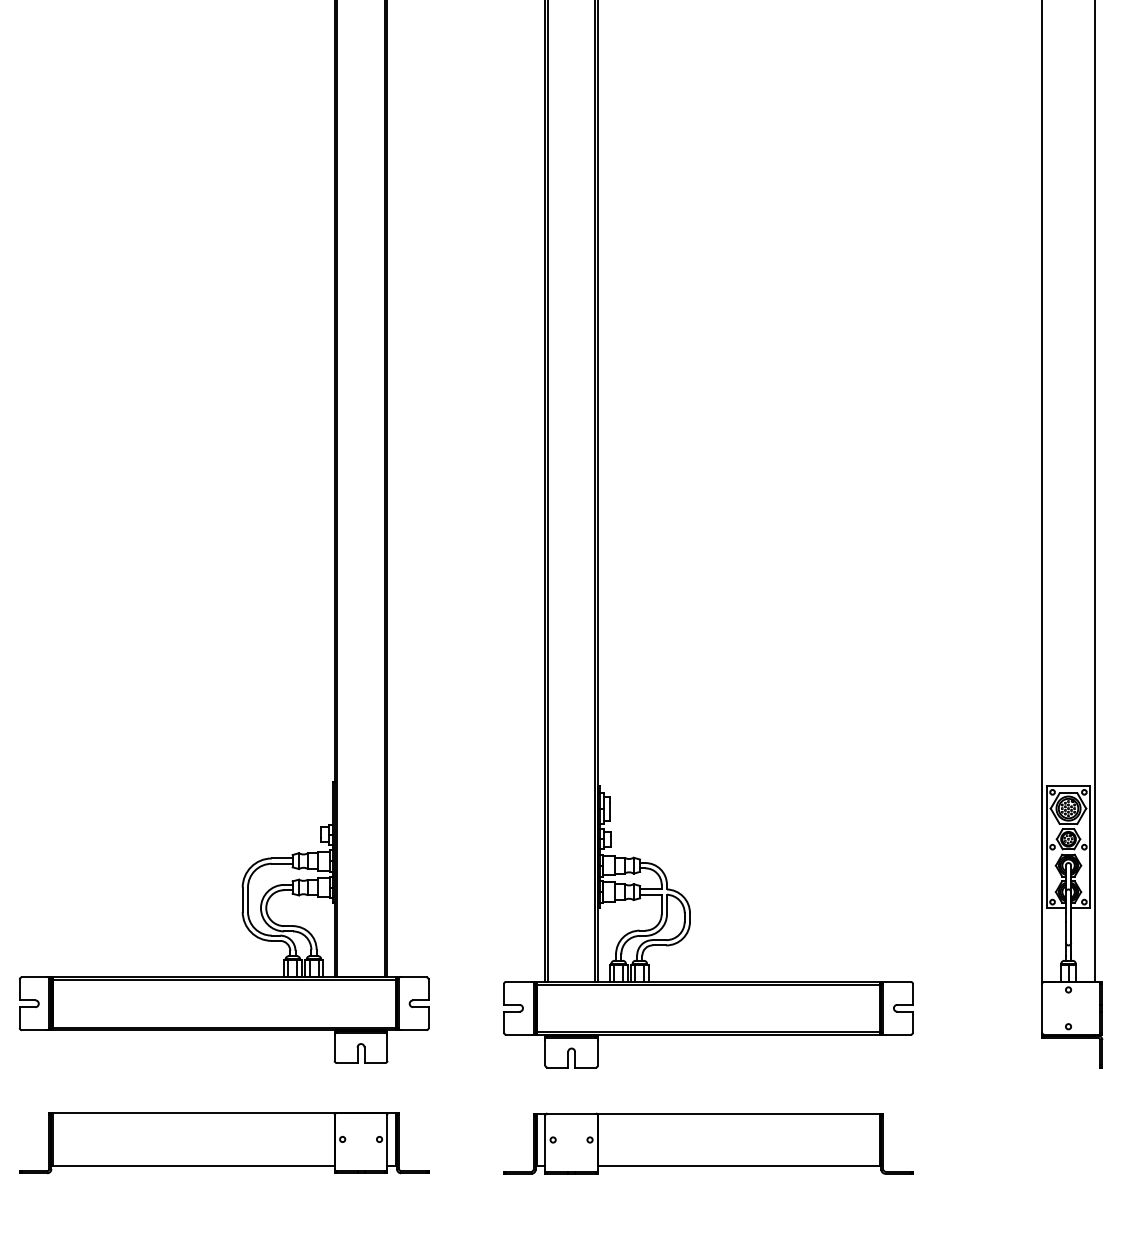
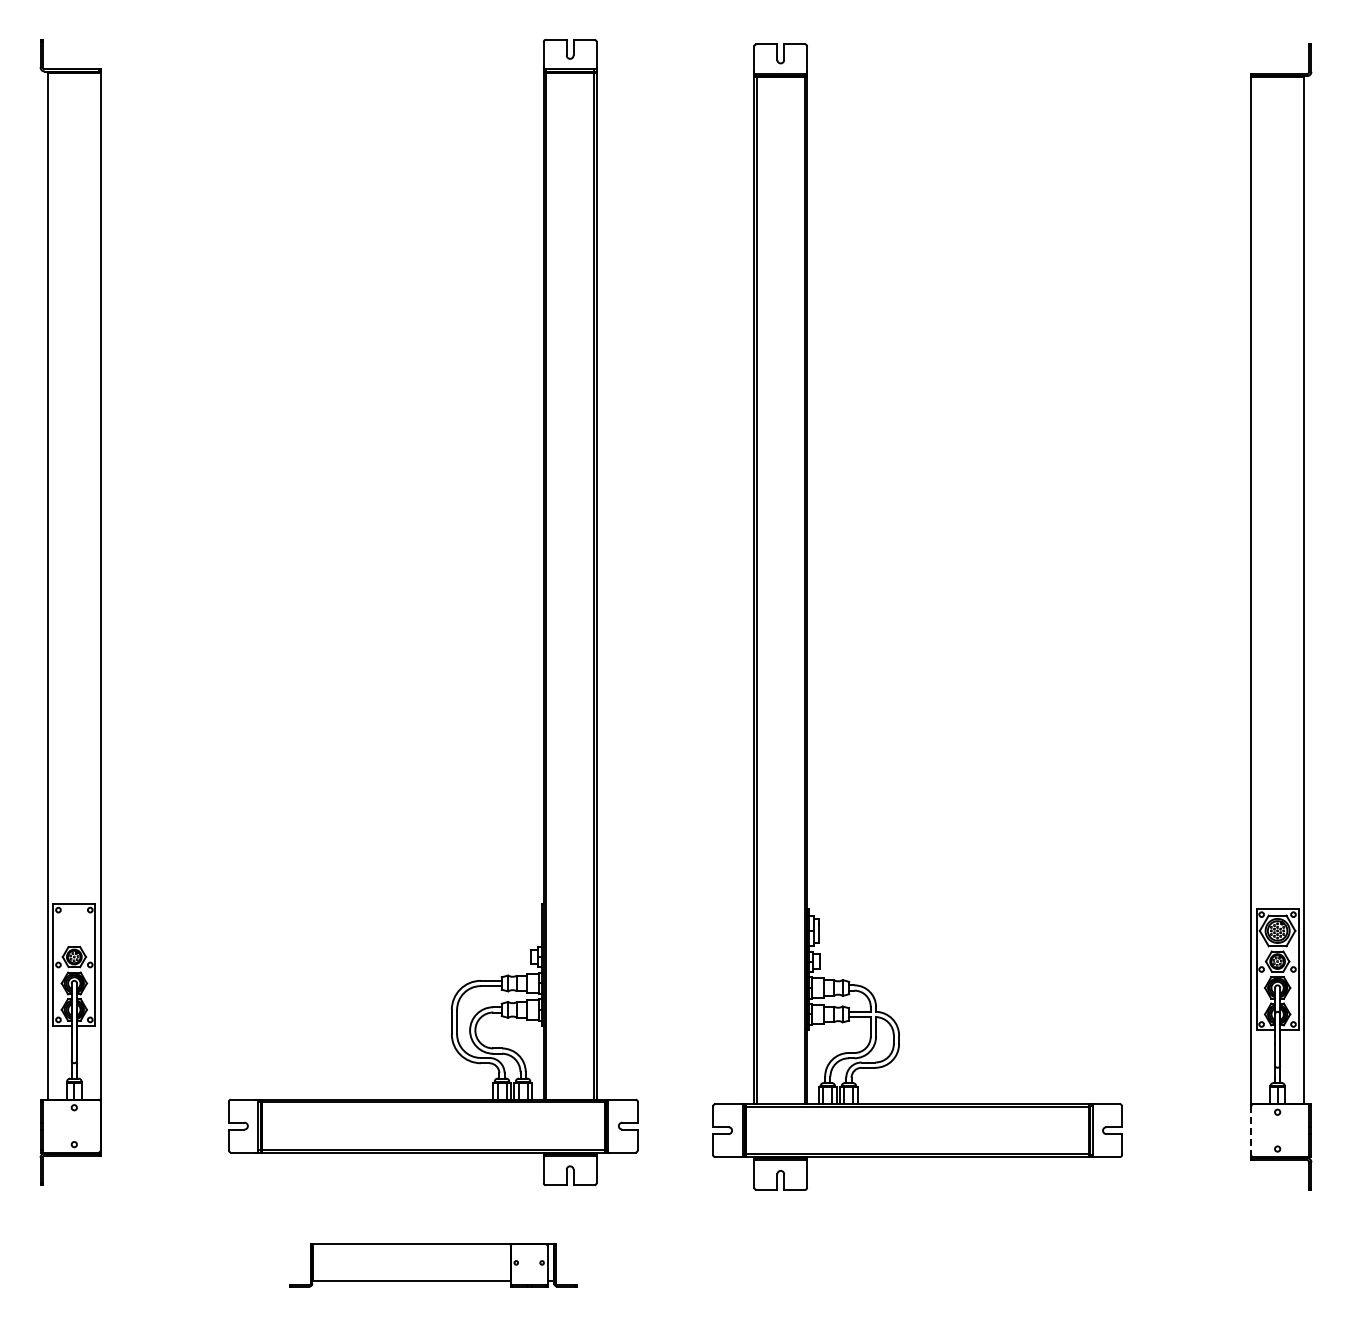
line: (1042, 1009) -> (1251, 1131), solid -> dashed
part: (224, 1143) -> (433, 1265), size x0.7
part: (708, 1143) -> (917, 1265), removed

